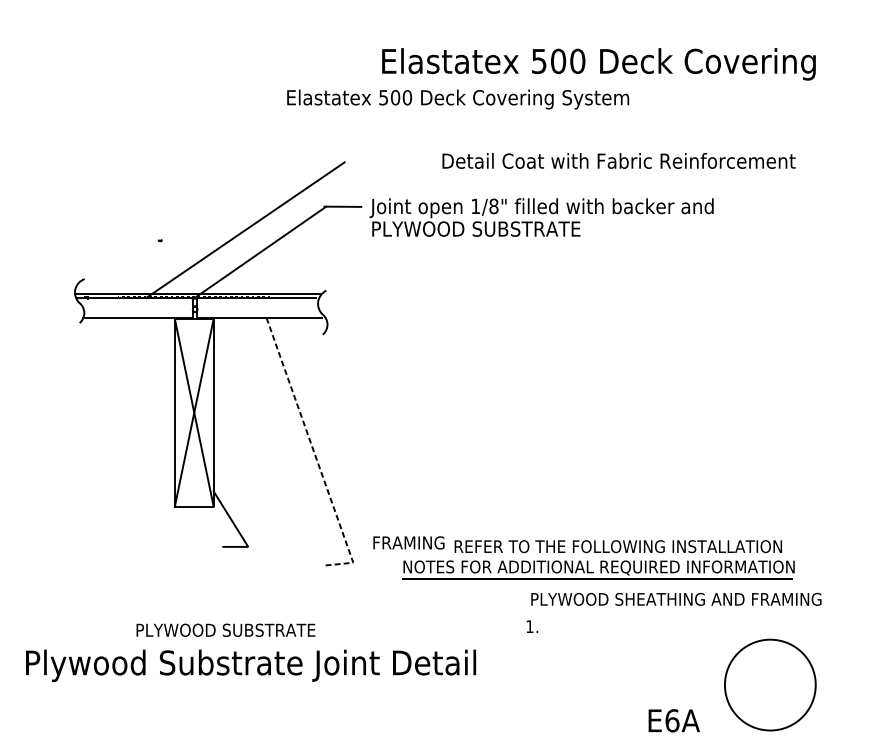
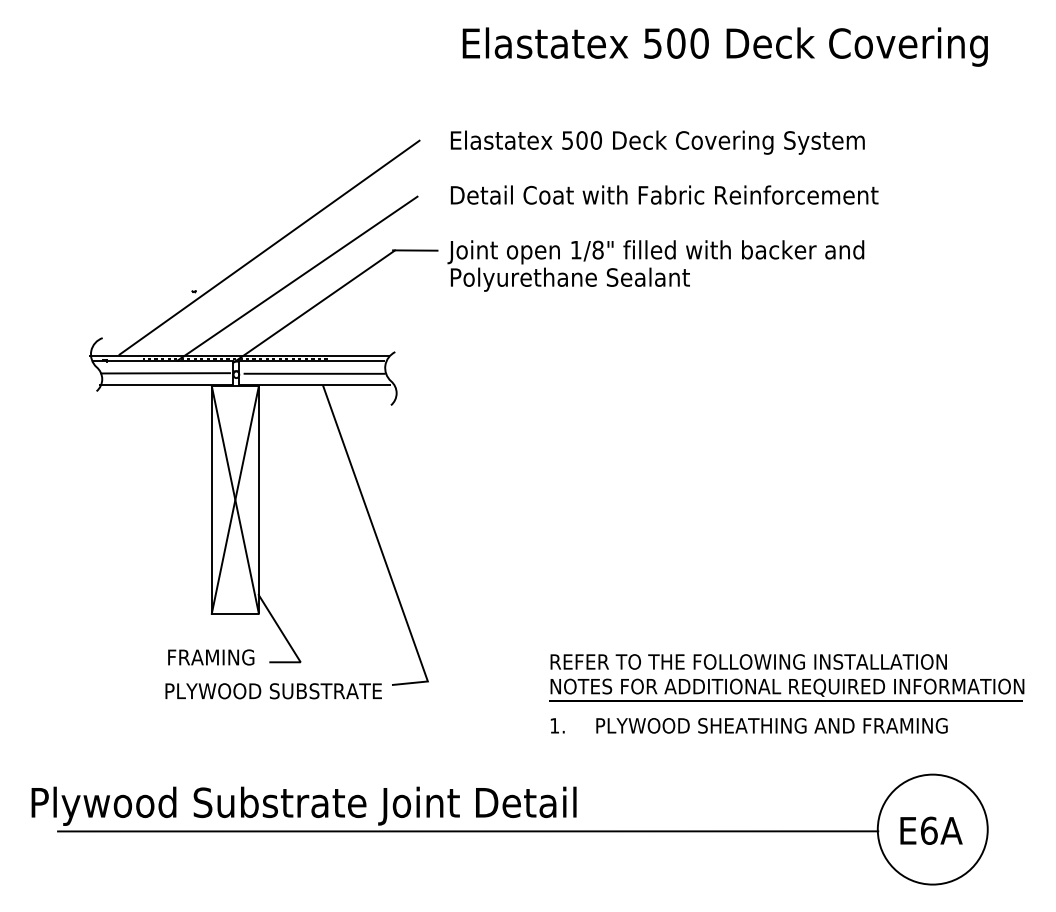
text: (598, 63) -> (724, 46), moved
text: (457, 99) -> (657, 142), moved
text: (618, 160) -> (664, 194), moved
line: (222, 204) -> (269, 247), added
text: (481, 230) -> (582, 279), PLYWOOD SUBSTRATE -> Polyurethane Sealant
line: (136, 308) -> (165, 373), added
line: (259, 308) -> (314, 373), added
line: (314, 455) -> (381, 551), dashed -> solid
text: (409, 542) -> (211, 657), moved
text: (598, 569) -> (786, 689), moved
text: (675, 599) -> (771, 725), moved
text: (532, 626) -> (557, 725), moved
text: (225, 630) -> (273, 691), moved
line: (386, 686) -> (468, 831), added
text: (674, 720) -> (931, 830), moved

